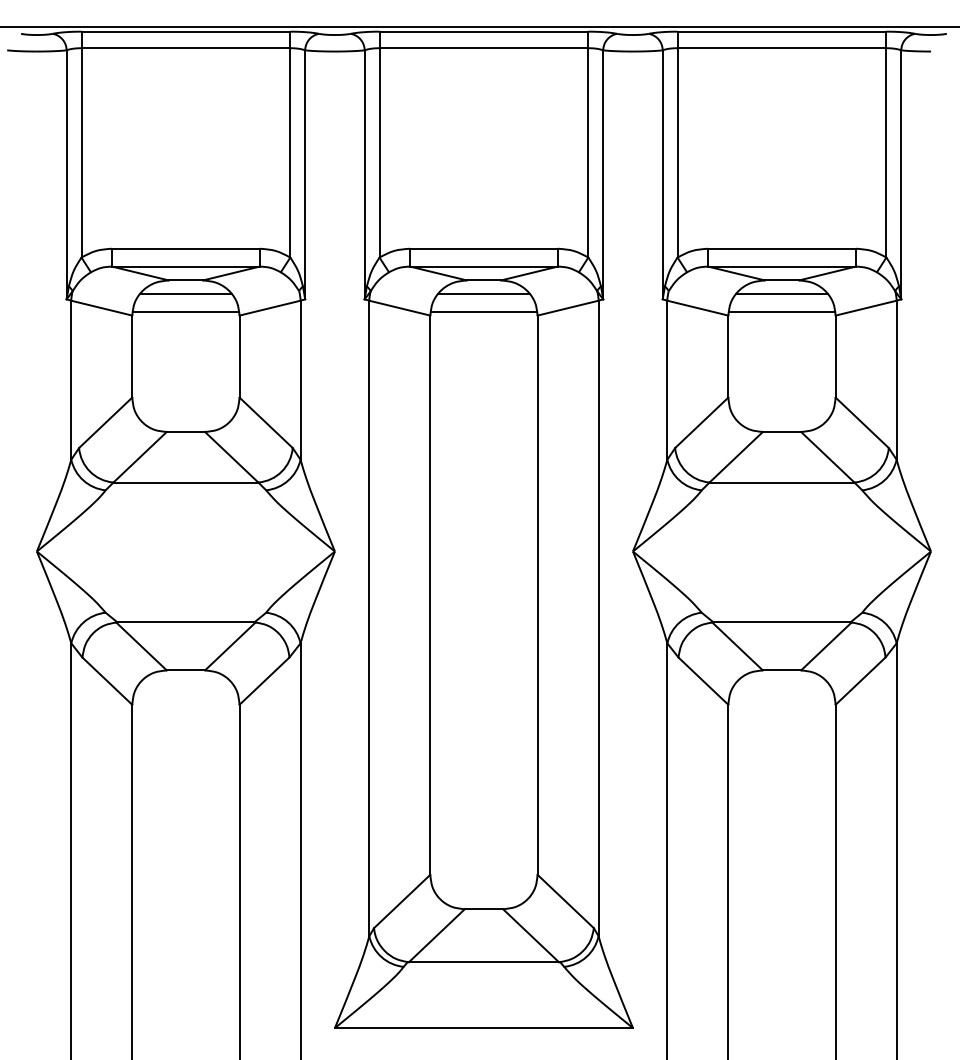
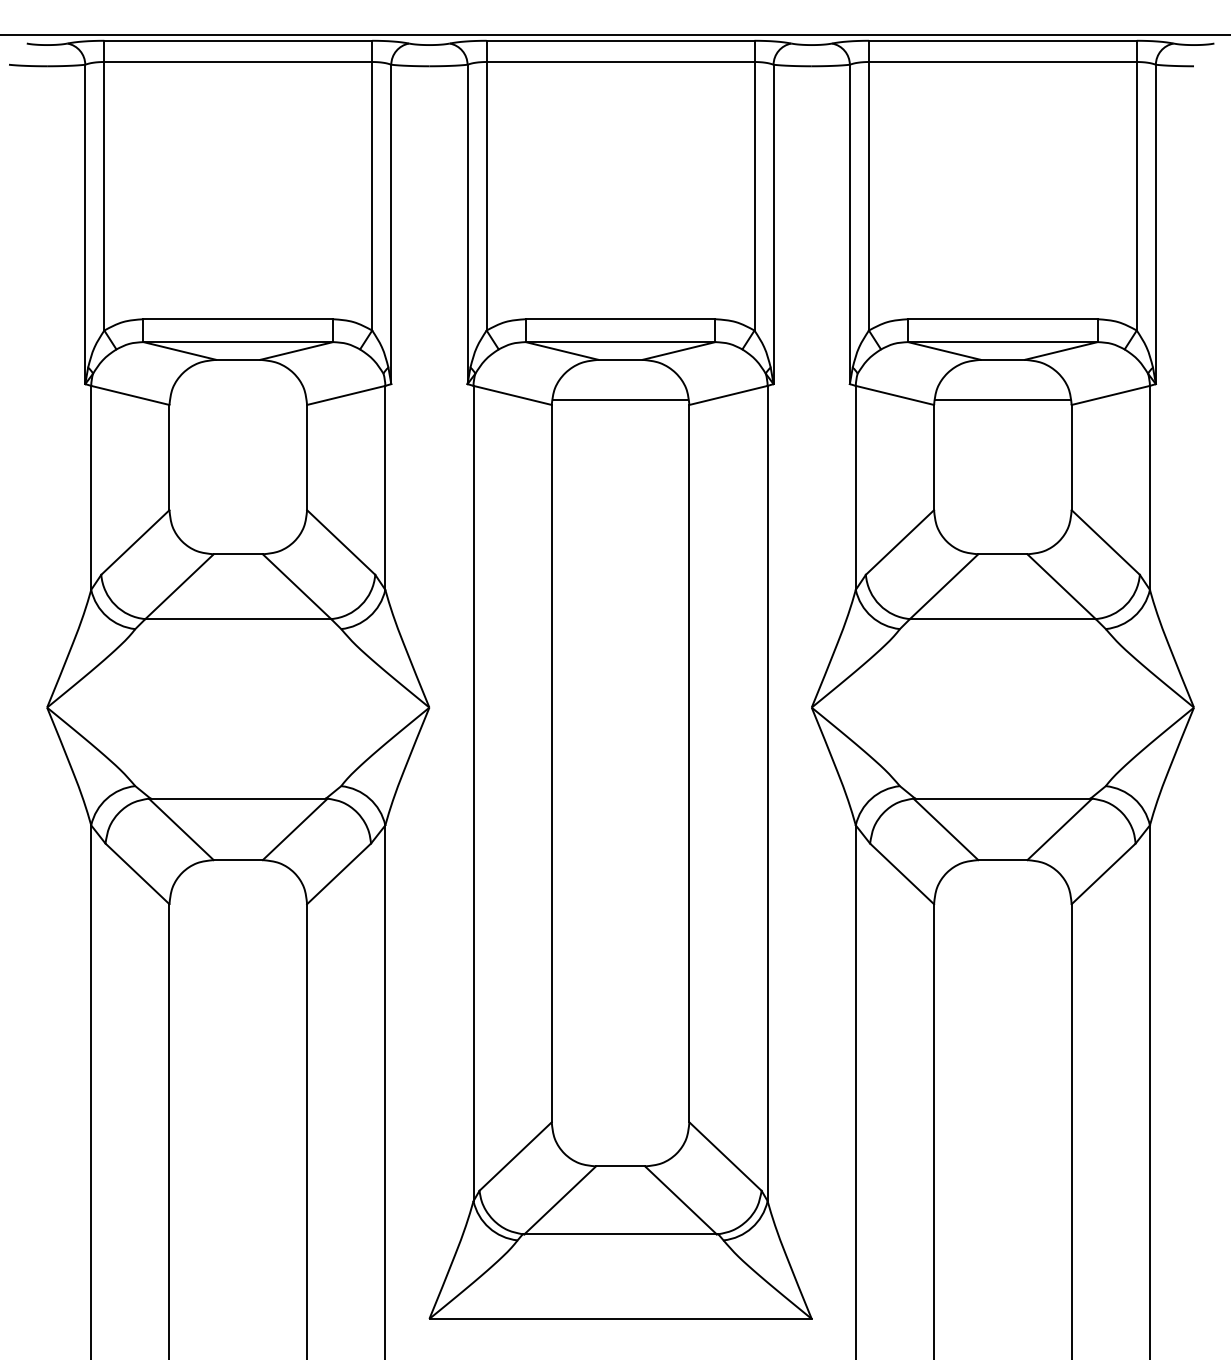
line: (186, 294) -> (238, 377), removed
line: (483, 294) -> (620, 377), removed
line: (781, 294) -> (1002, 377), removed
line: (186, 312) -> (238, 400), removed

